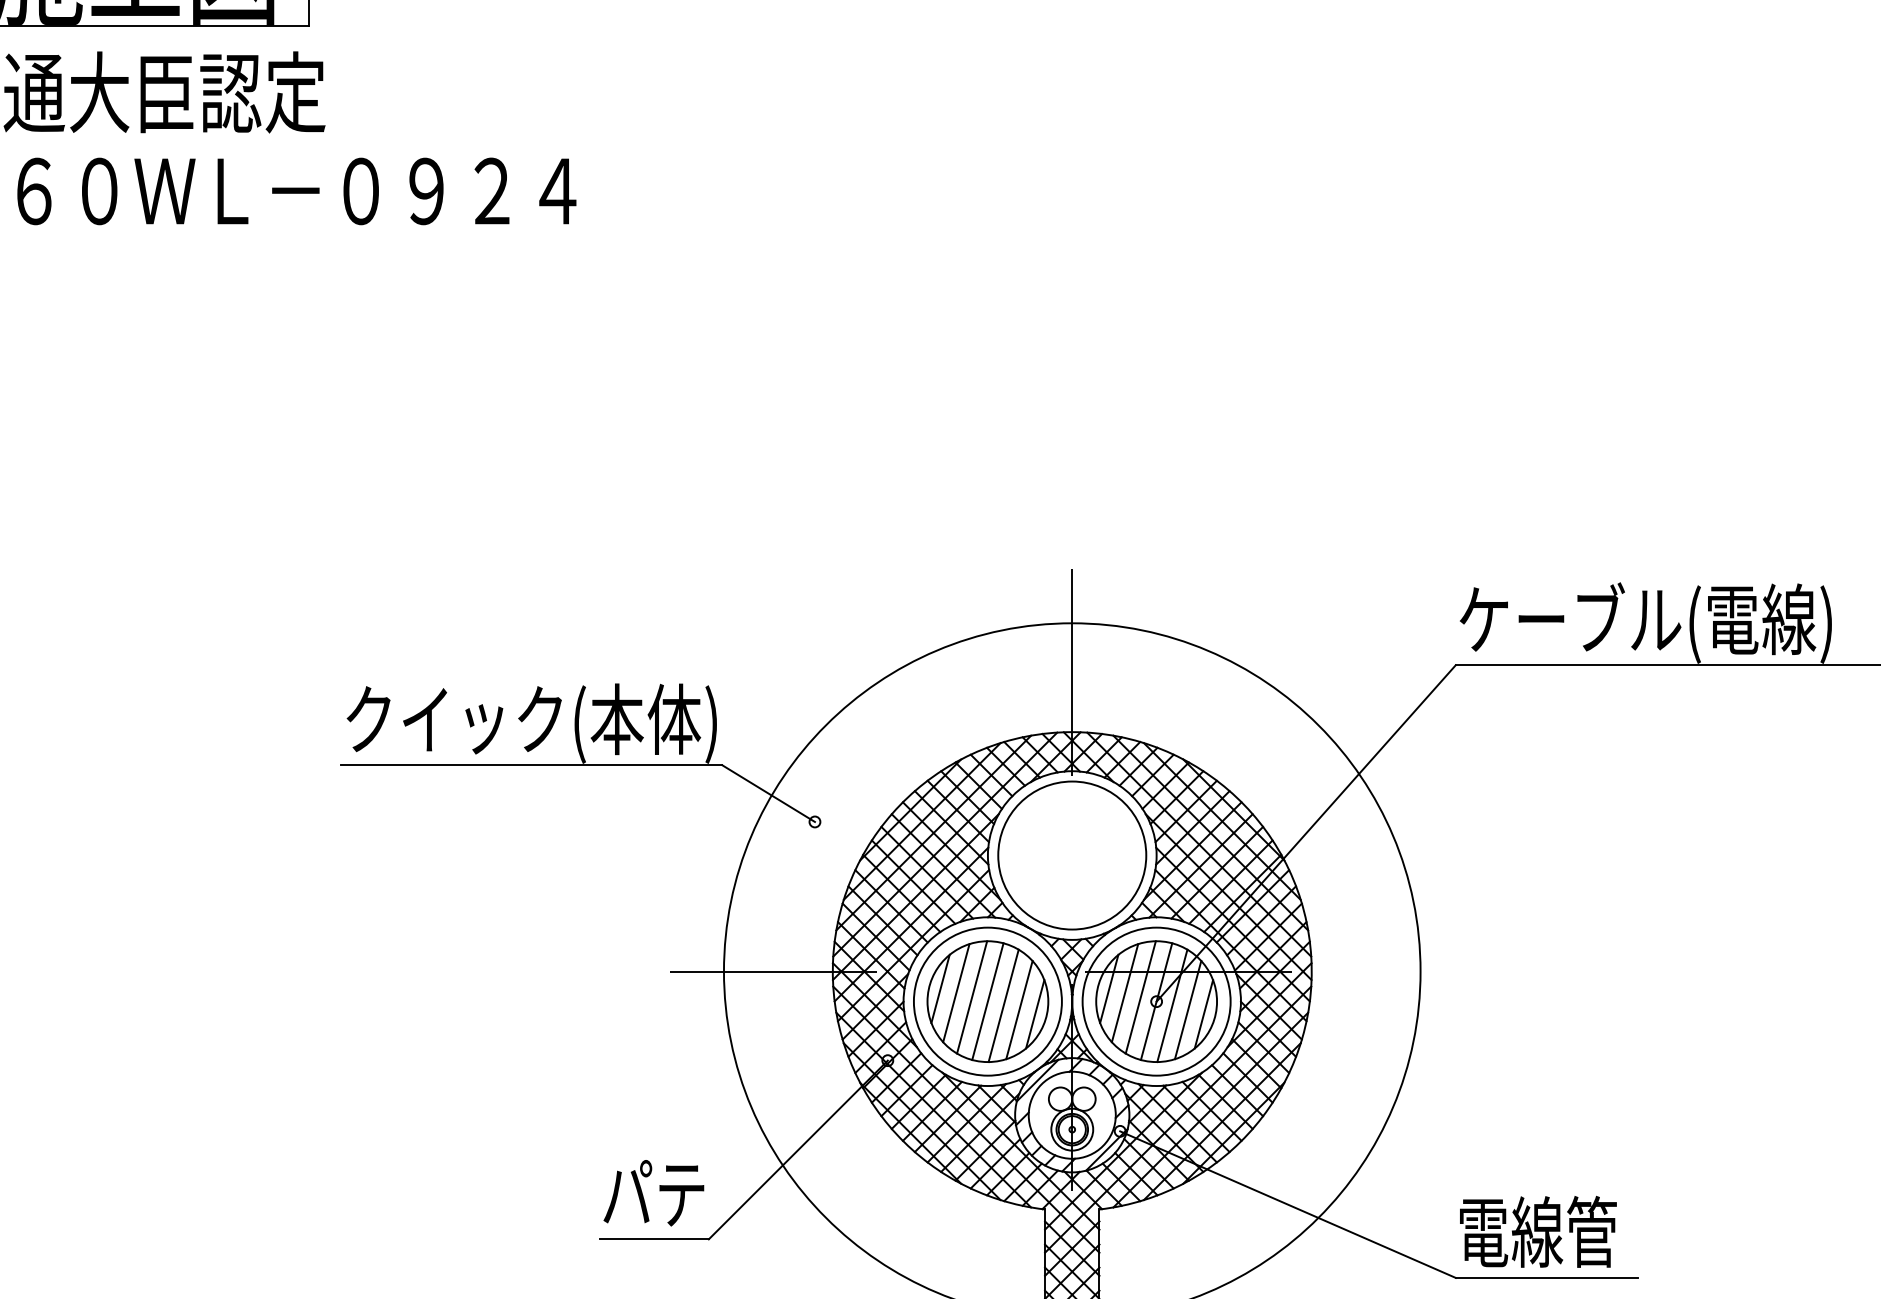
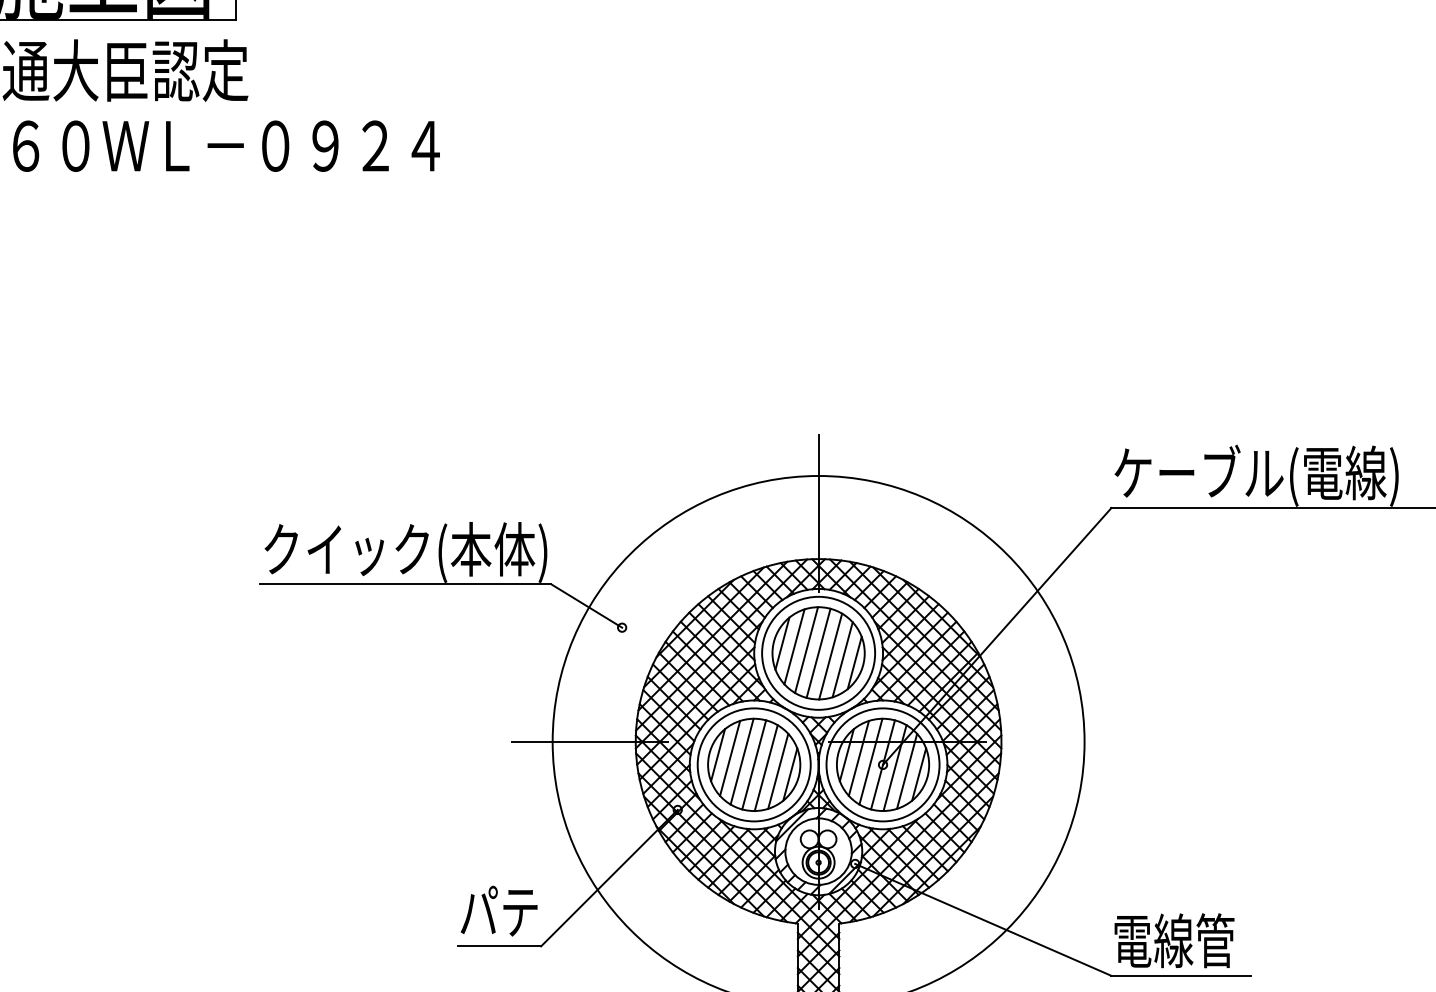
part: (1072, 855) -> (818, 653), added

